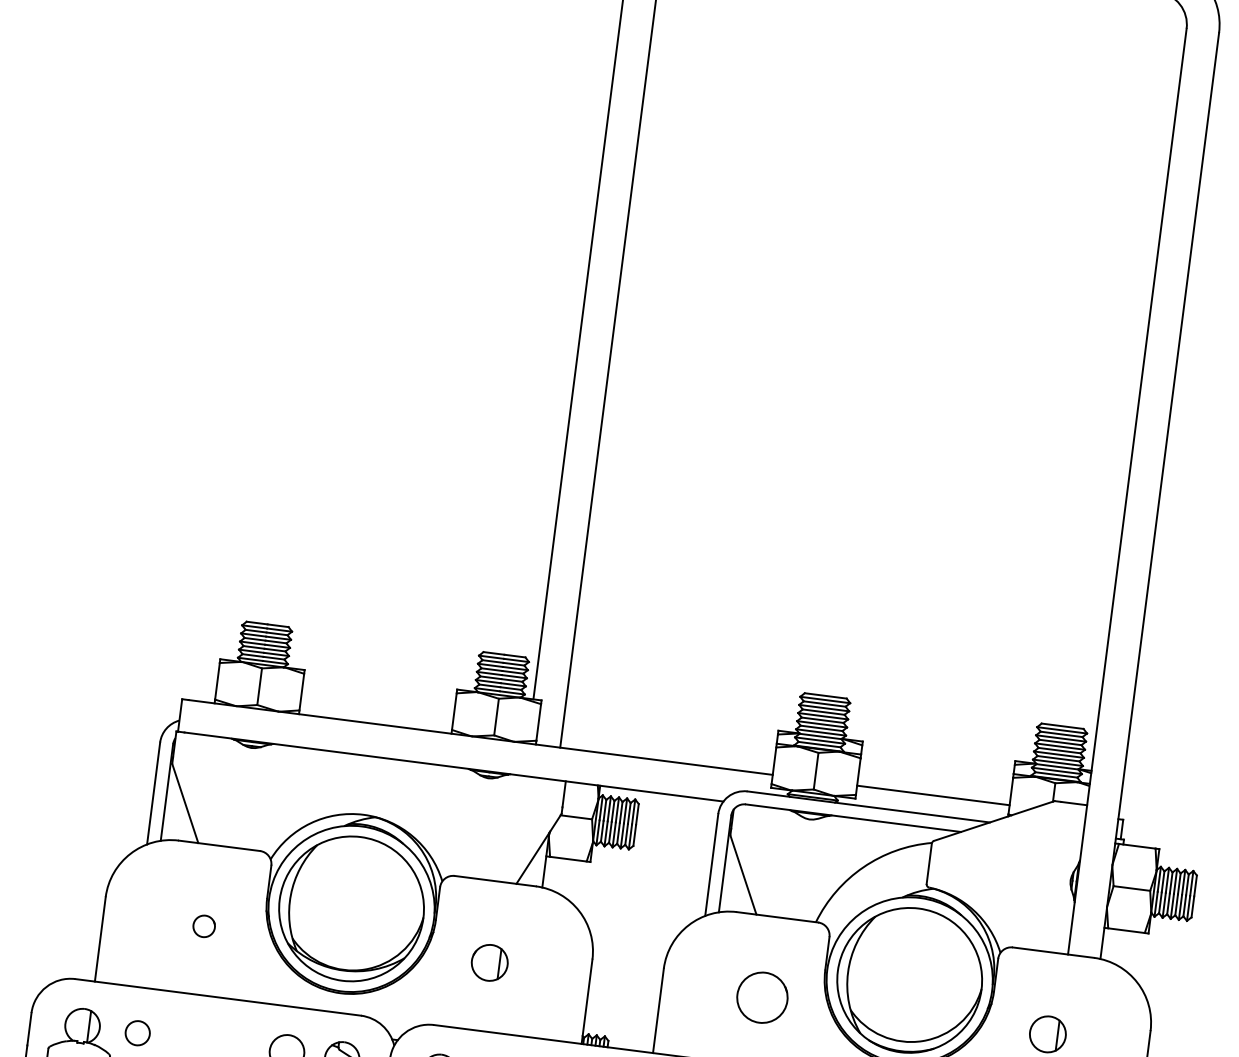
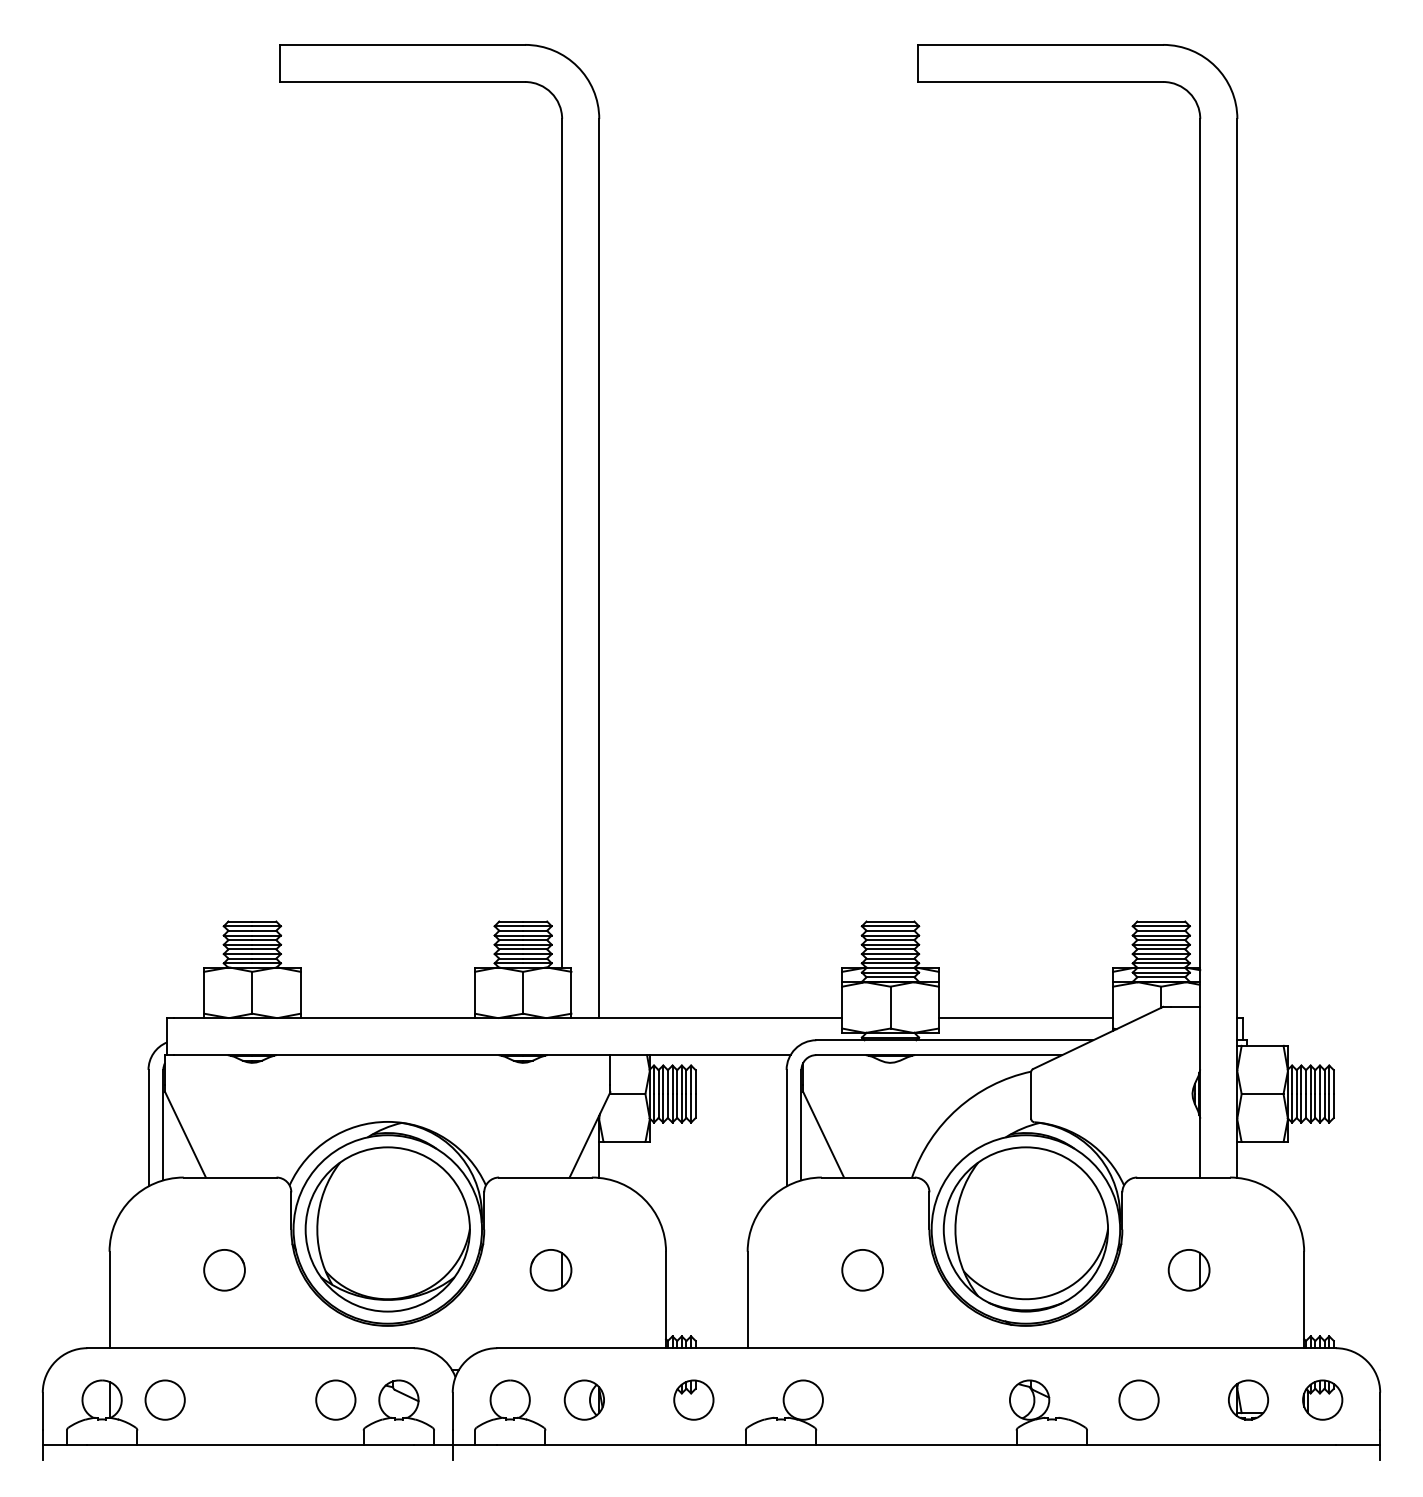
circle: (204, 926) -> (224, 1270), size x1.67
circle: (762, 997) -> (862, 1270), size x0.71
circle: (137, 1032) -> (164, 1399), size x1.43

